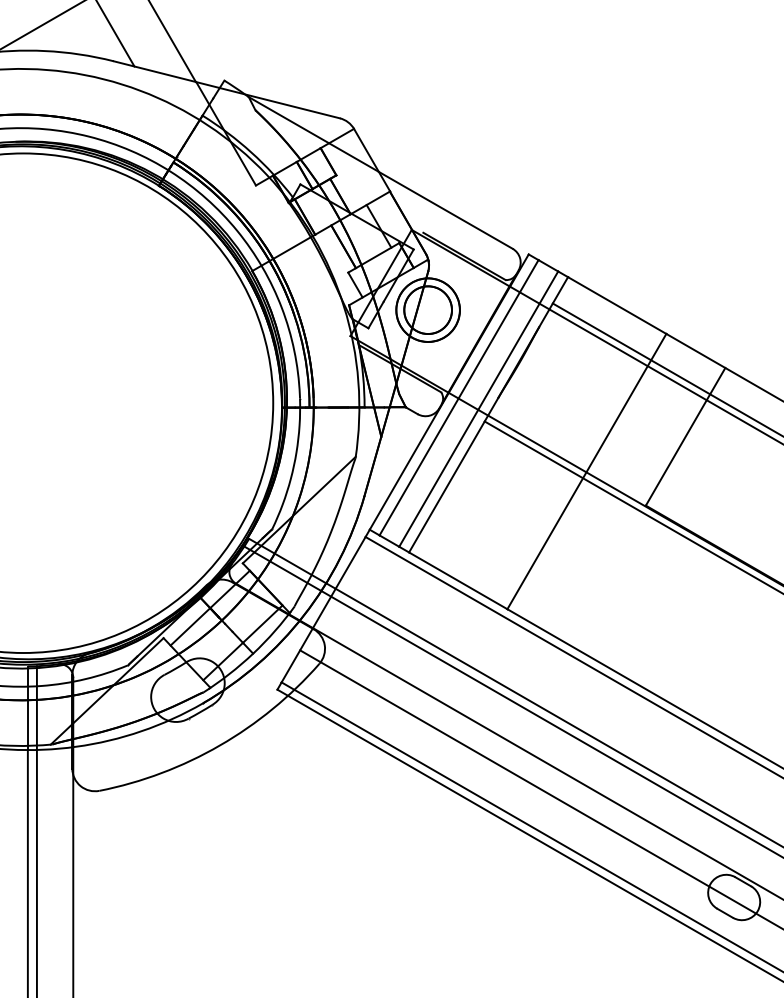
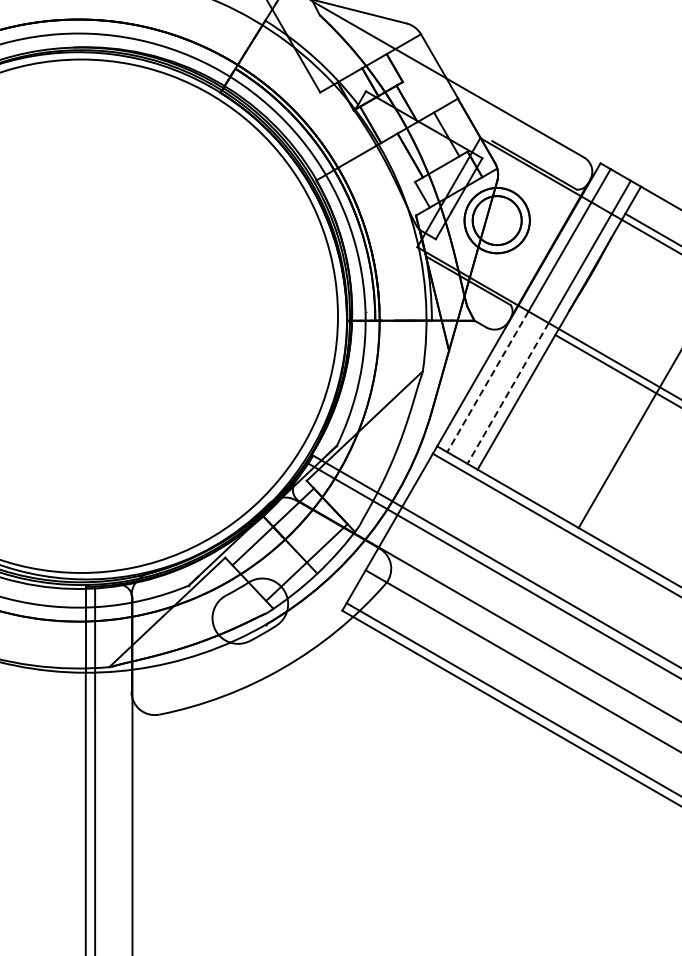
line: (418, 467) -> (487, 382), solid -> dashed
line: (438, 478) -> (507, 393), solid -> dashed

